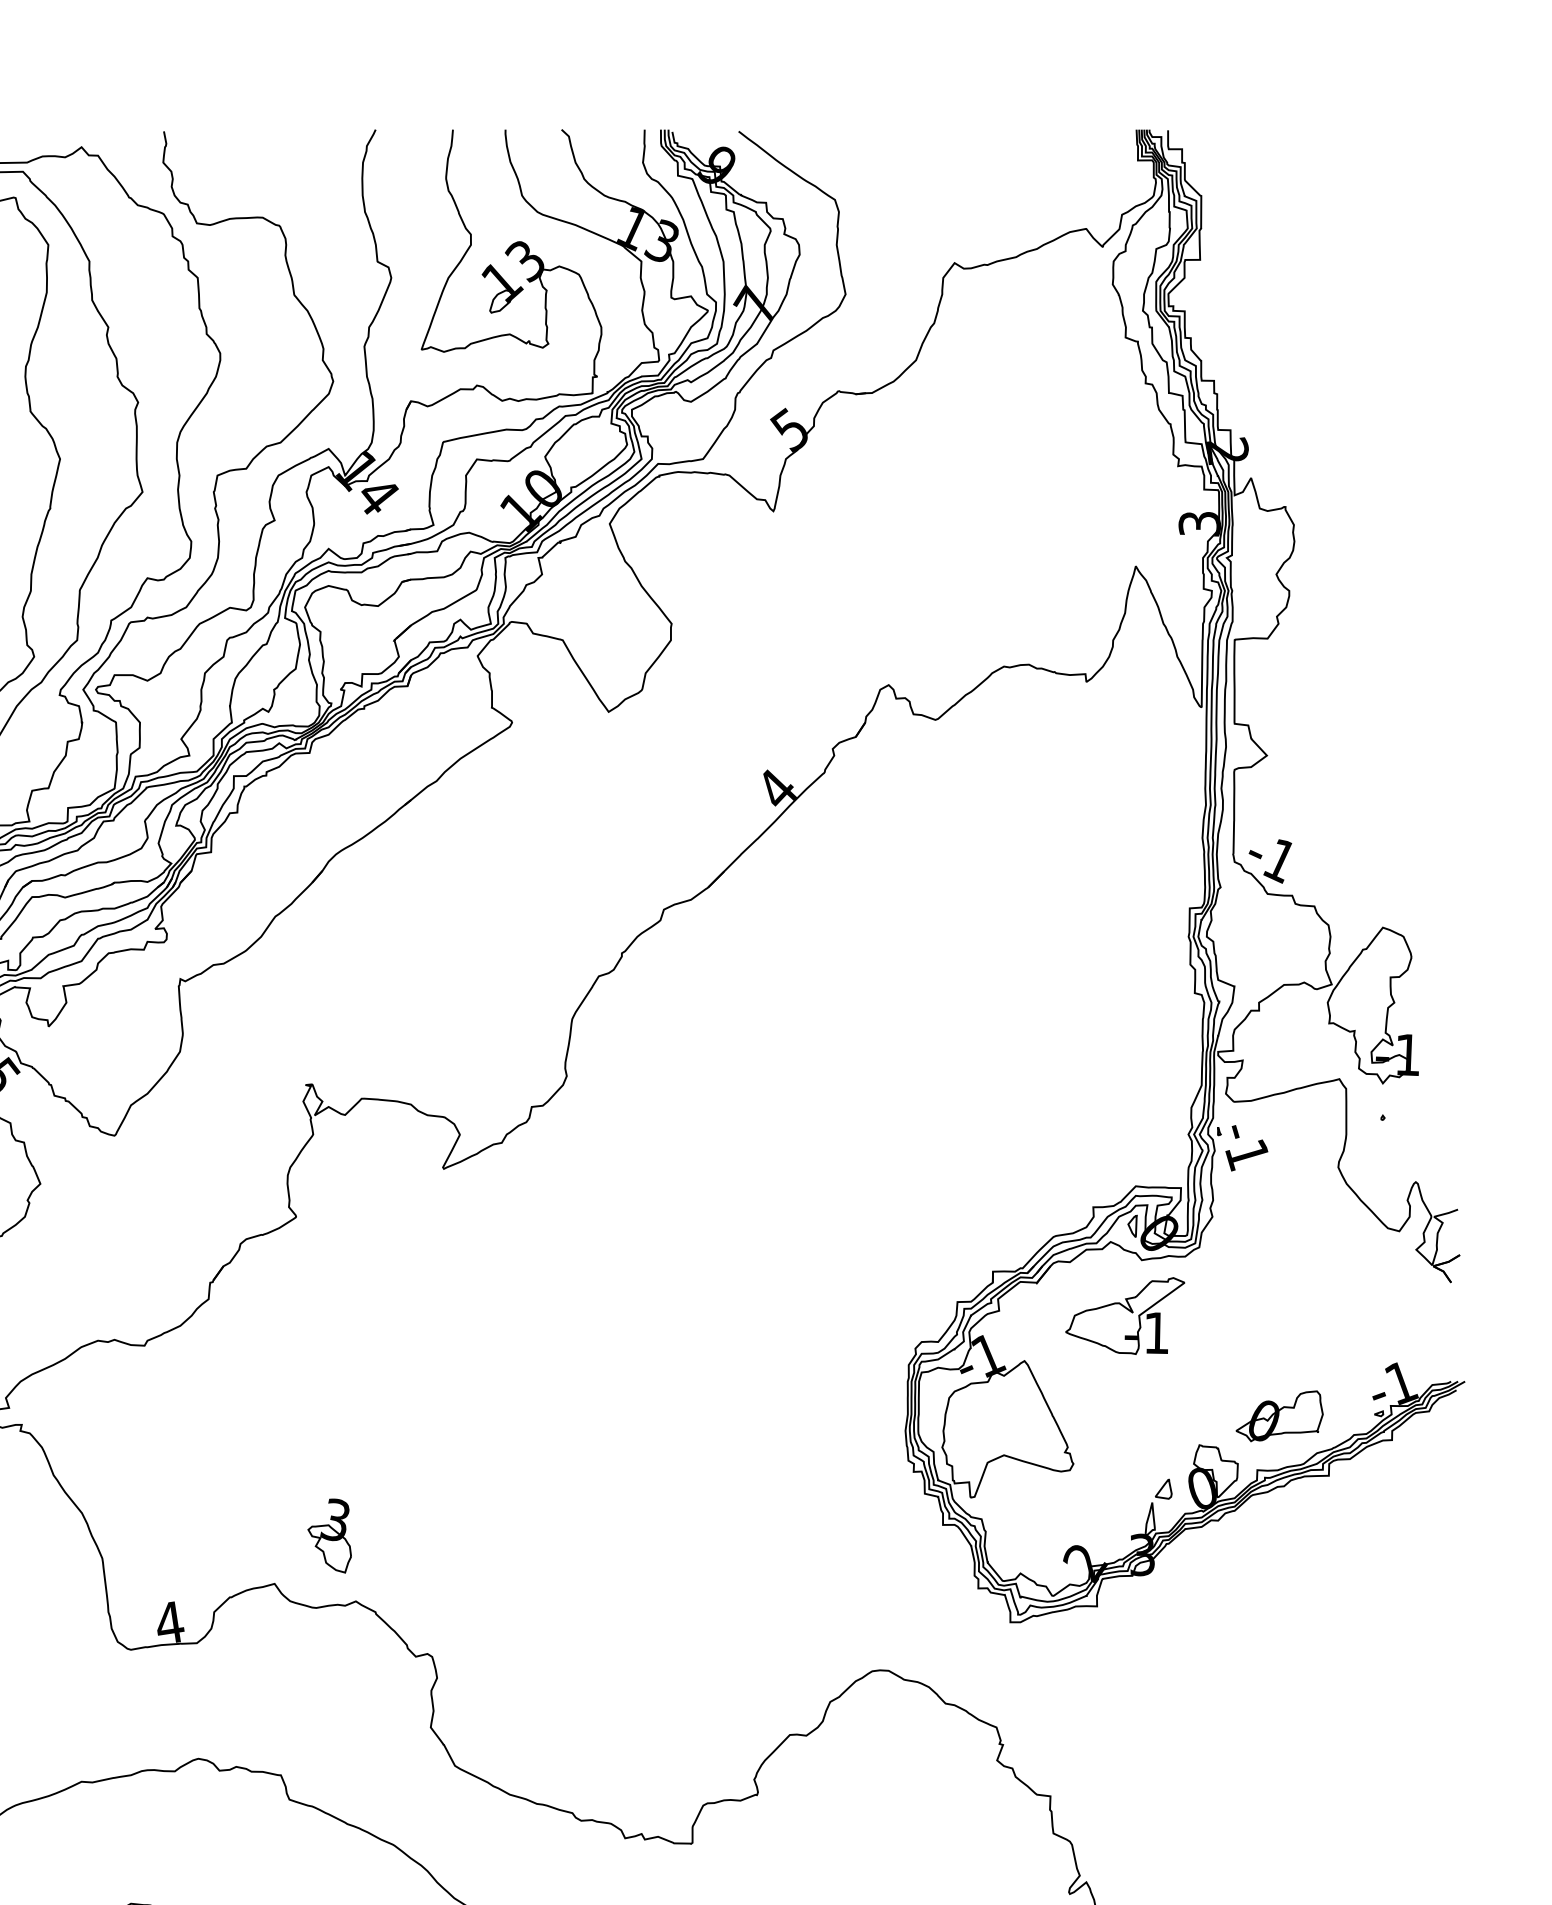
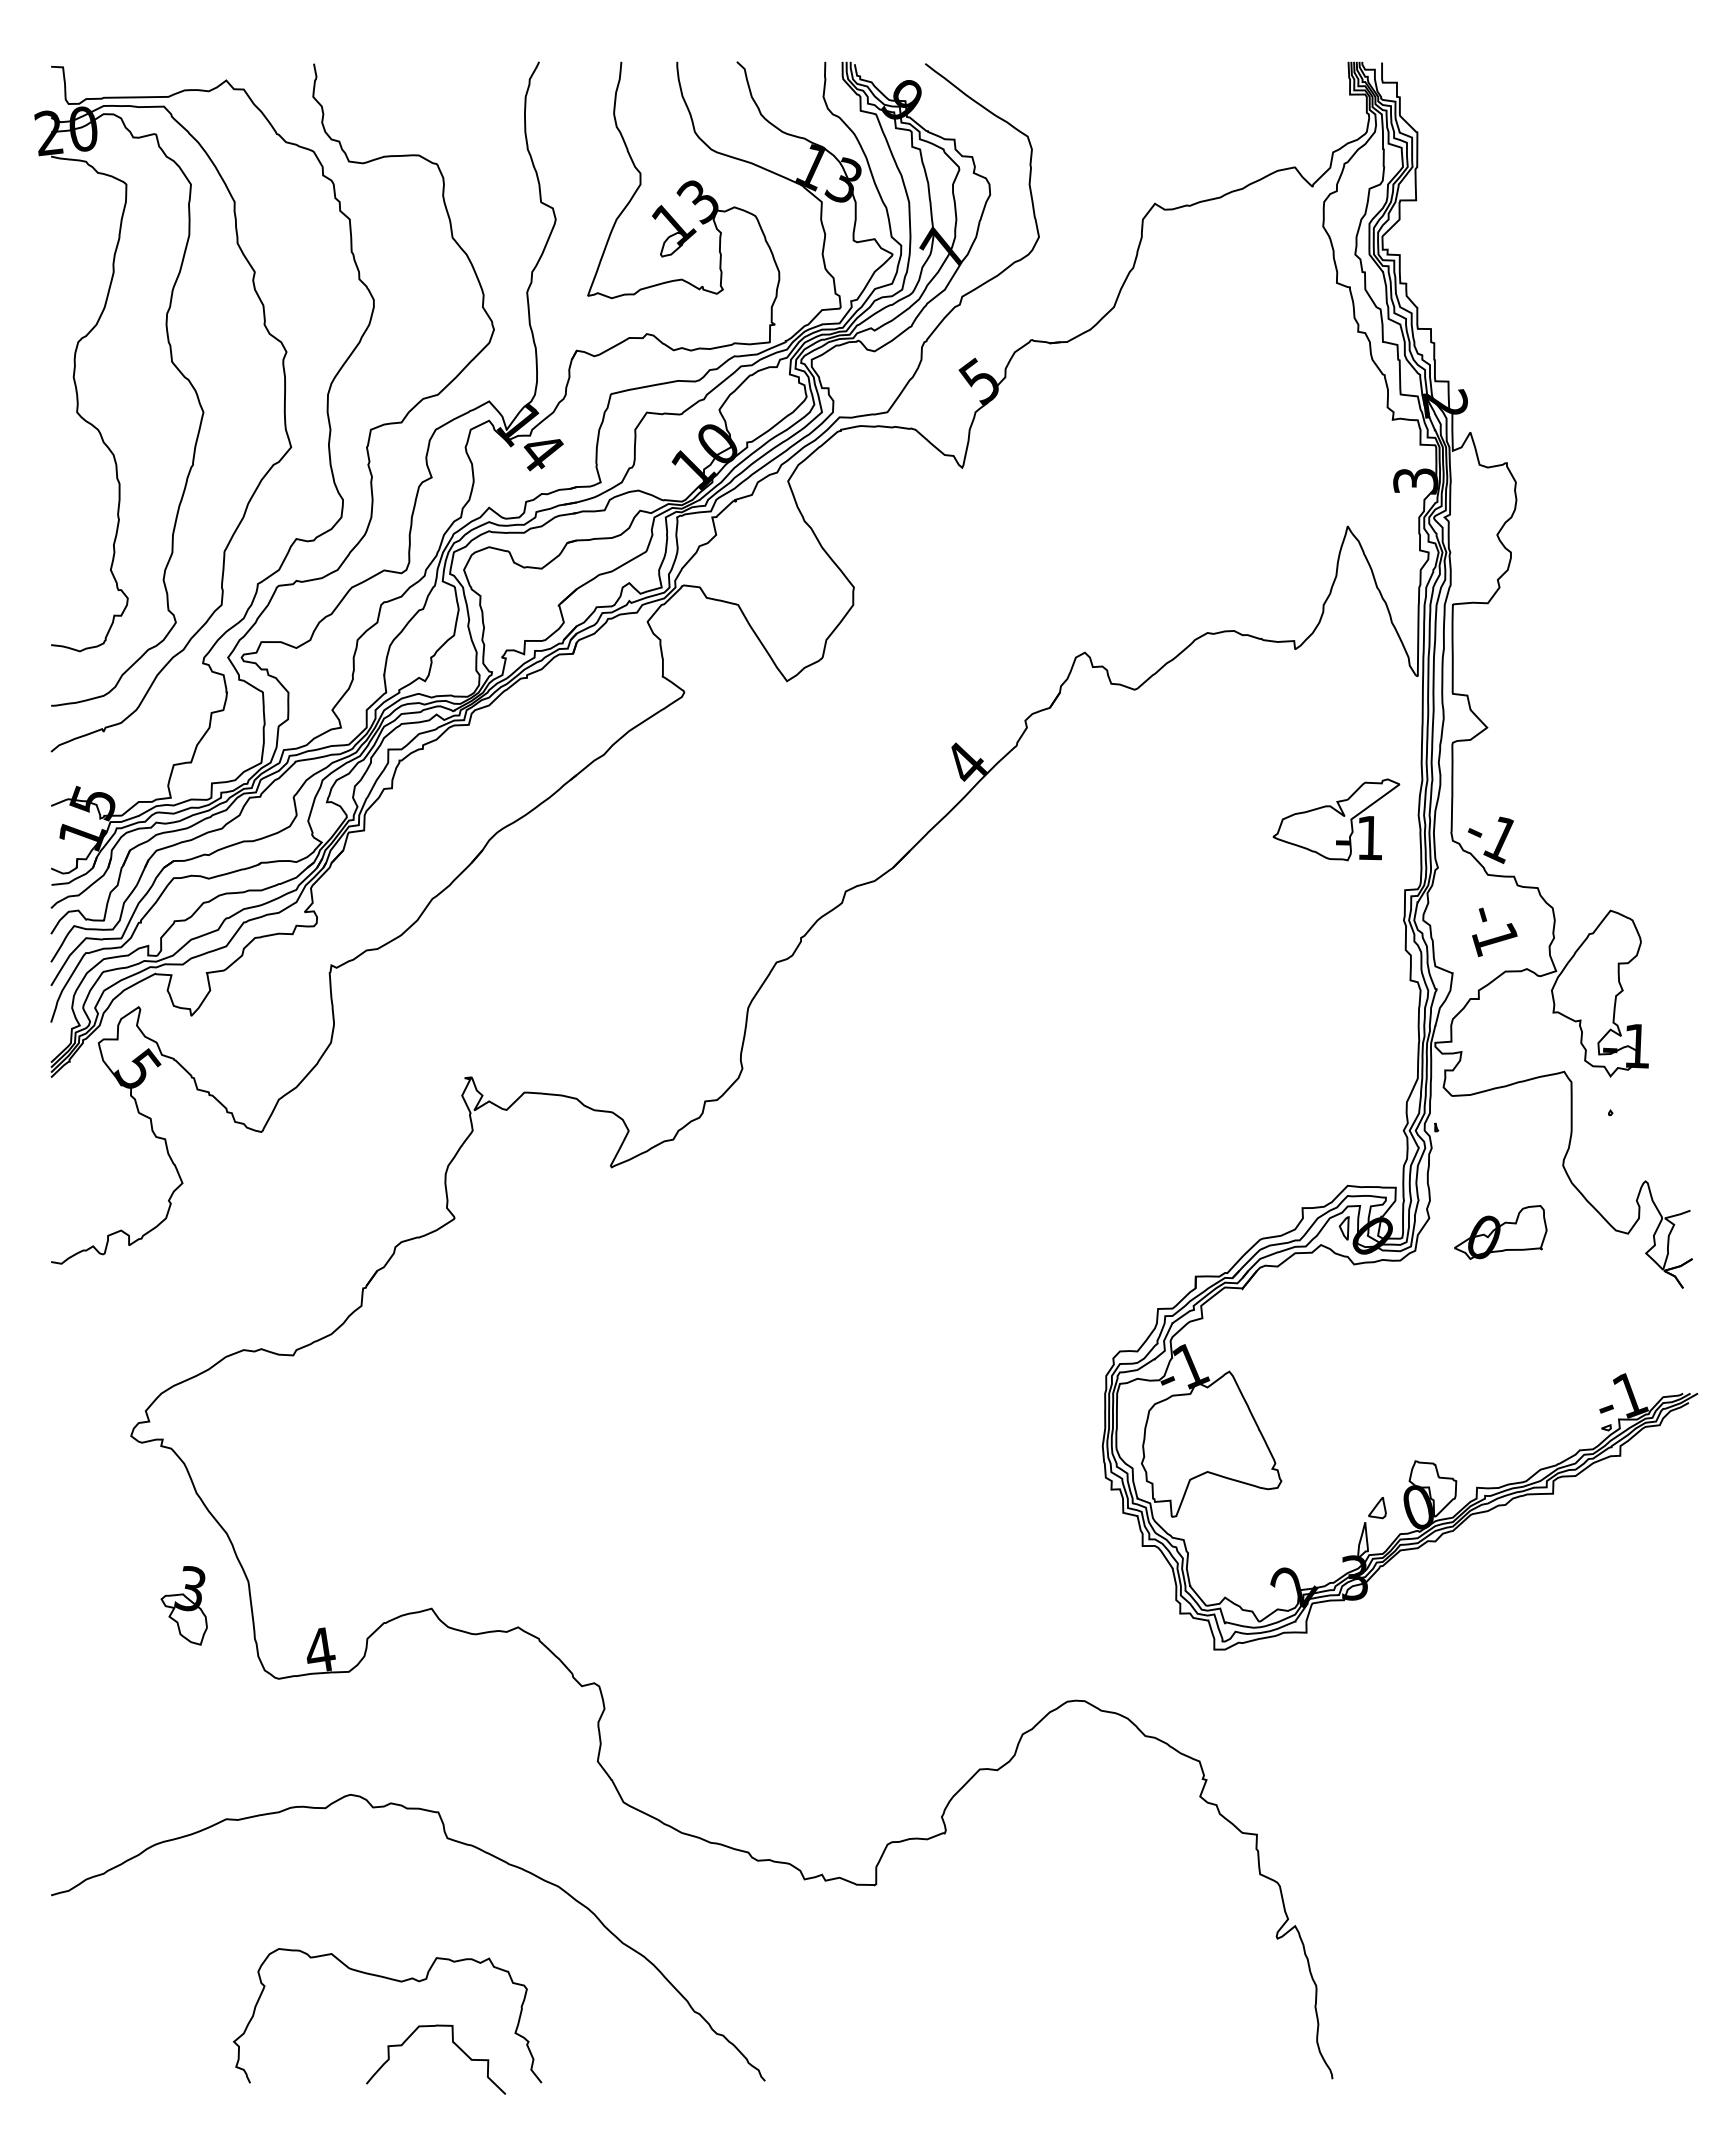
text: (1246, 1148) -> (1494, 932), moved
part: (1125, 1315) -> (1336, 819), moved
part: (1279, 1416) -> (1500, 1232), moved
part: (329, 1535) -> (183, 1605), moved

